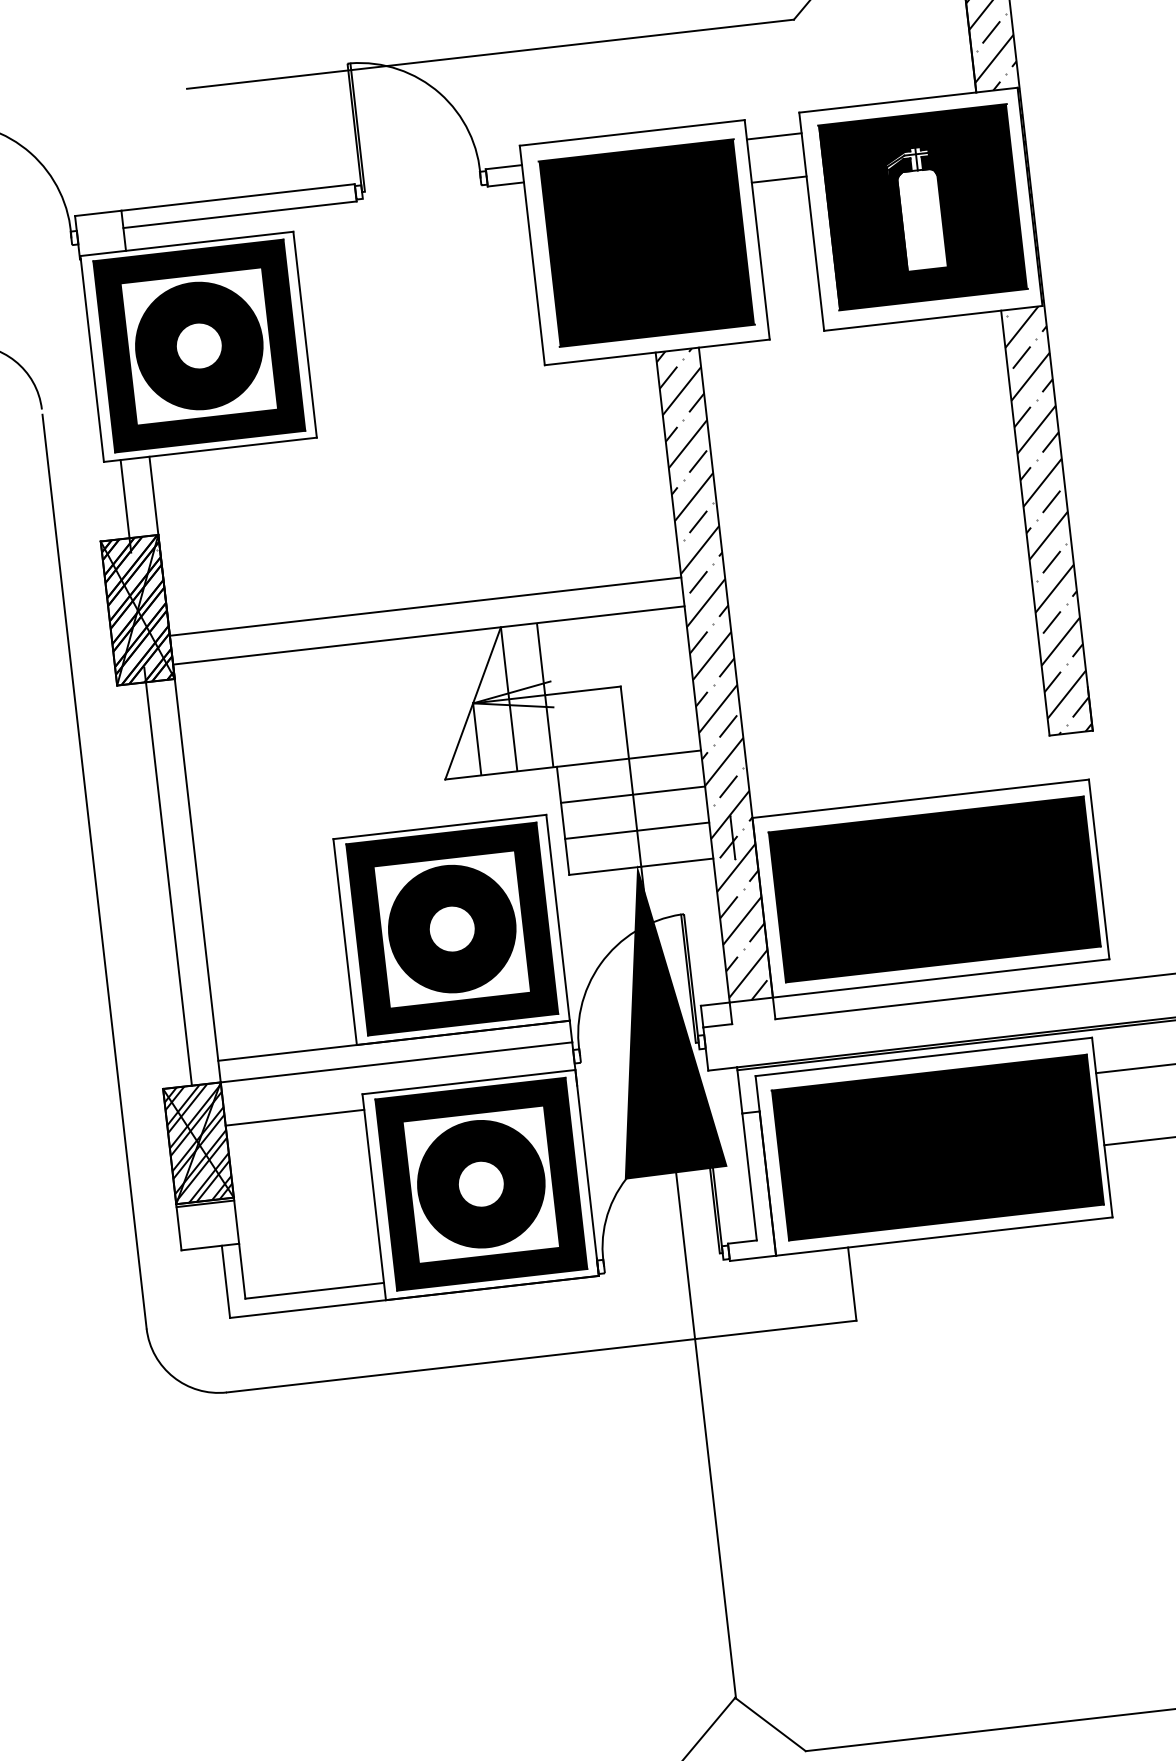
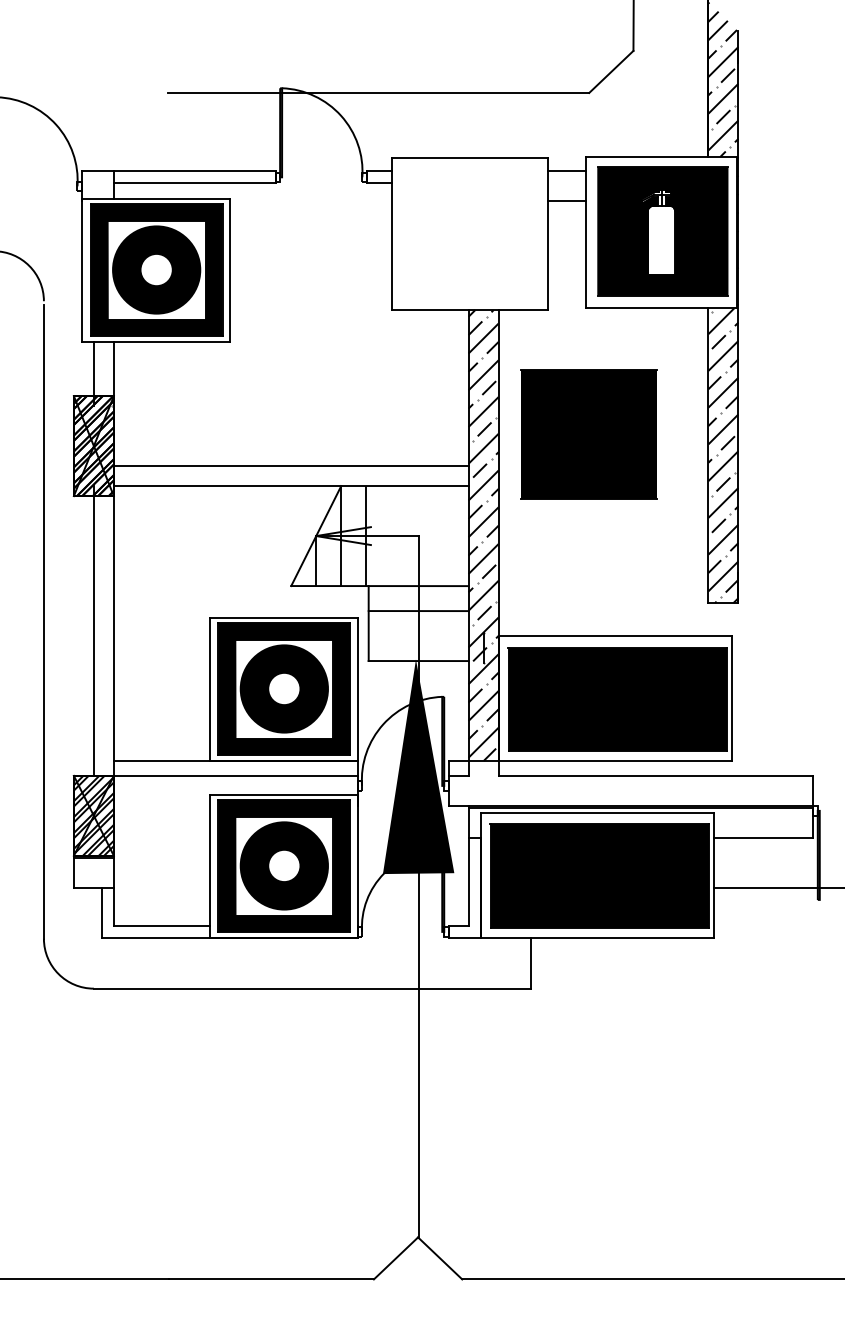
part: (645, 243) -> (588, 434), moved
line: (637, 831) -> (418, 636), removed
line: (294, 1117) -> (161, 805), removed

